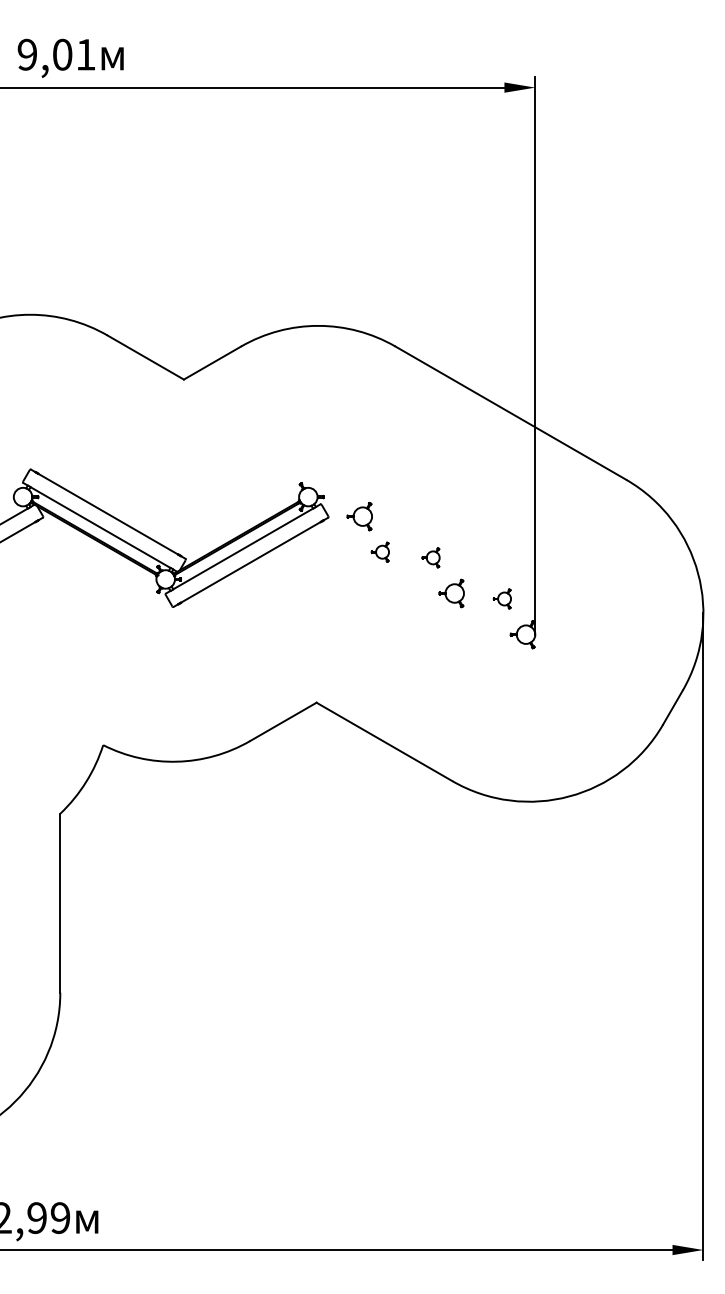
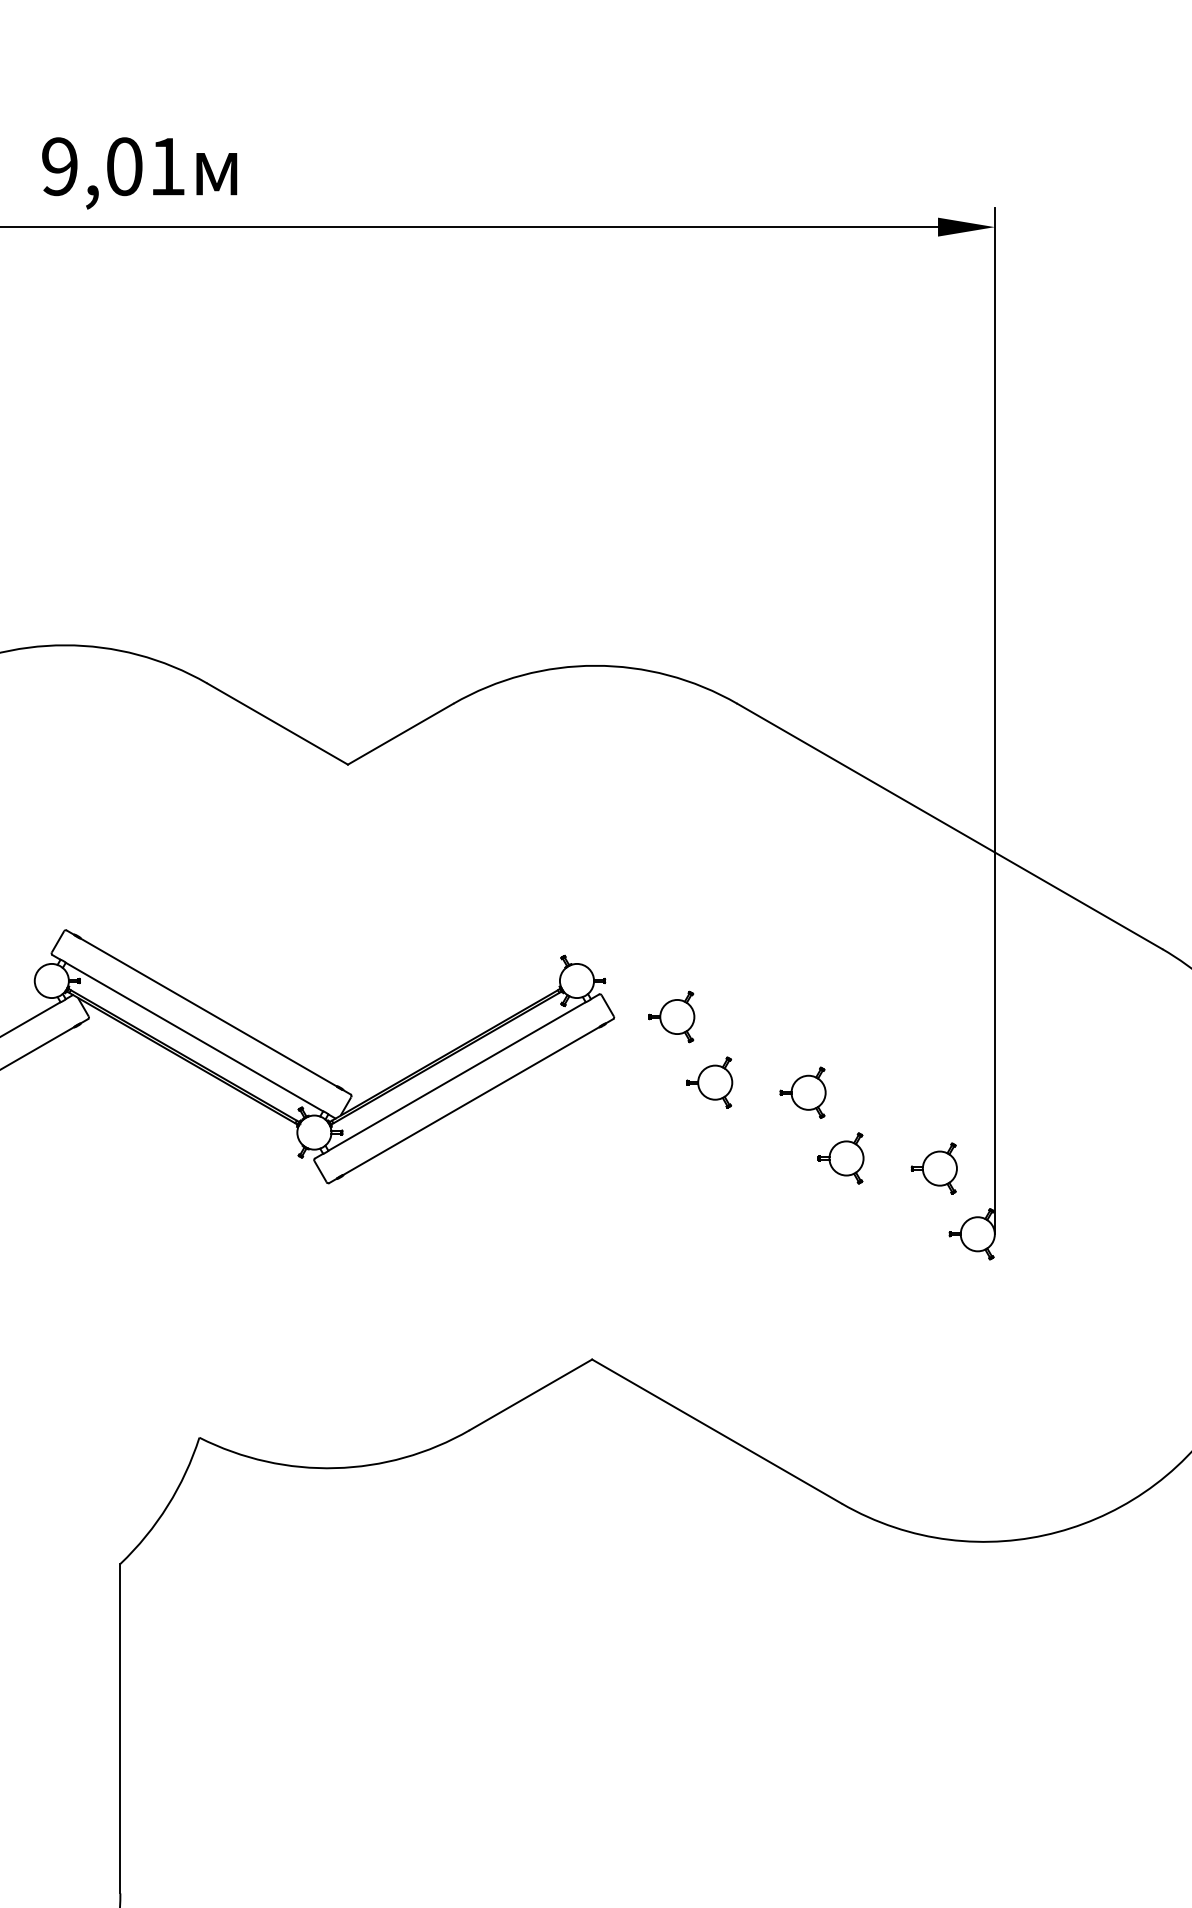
part: (380, 551) -> (709, 1081), size x1.43
part: (430, 557) -> (801, 1092), size x1.43
part: (502, 598) -> (934, 1167), size x1.43

